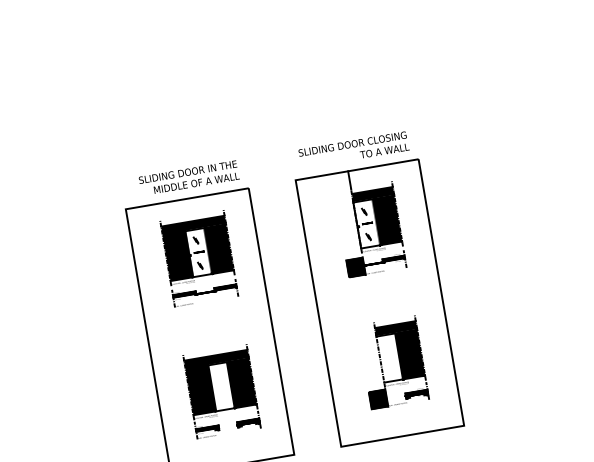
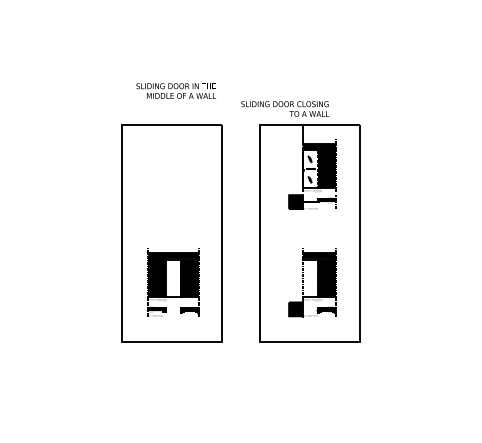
text: (354, 149) -> (285, 108), moved
text: (189, 177) -> (176, 90), moved
part: (199, 257) -> (173, 173), removed

